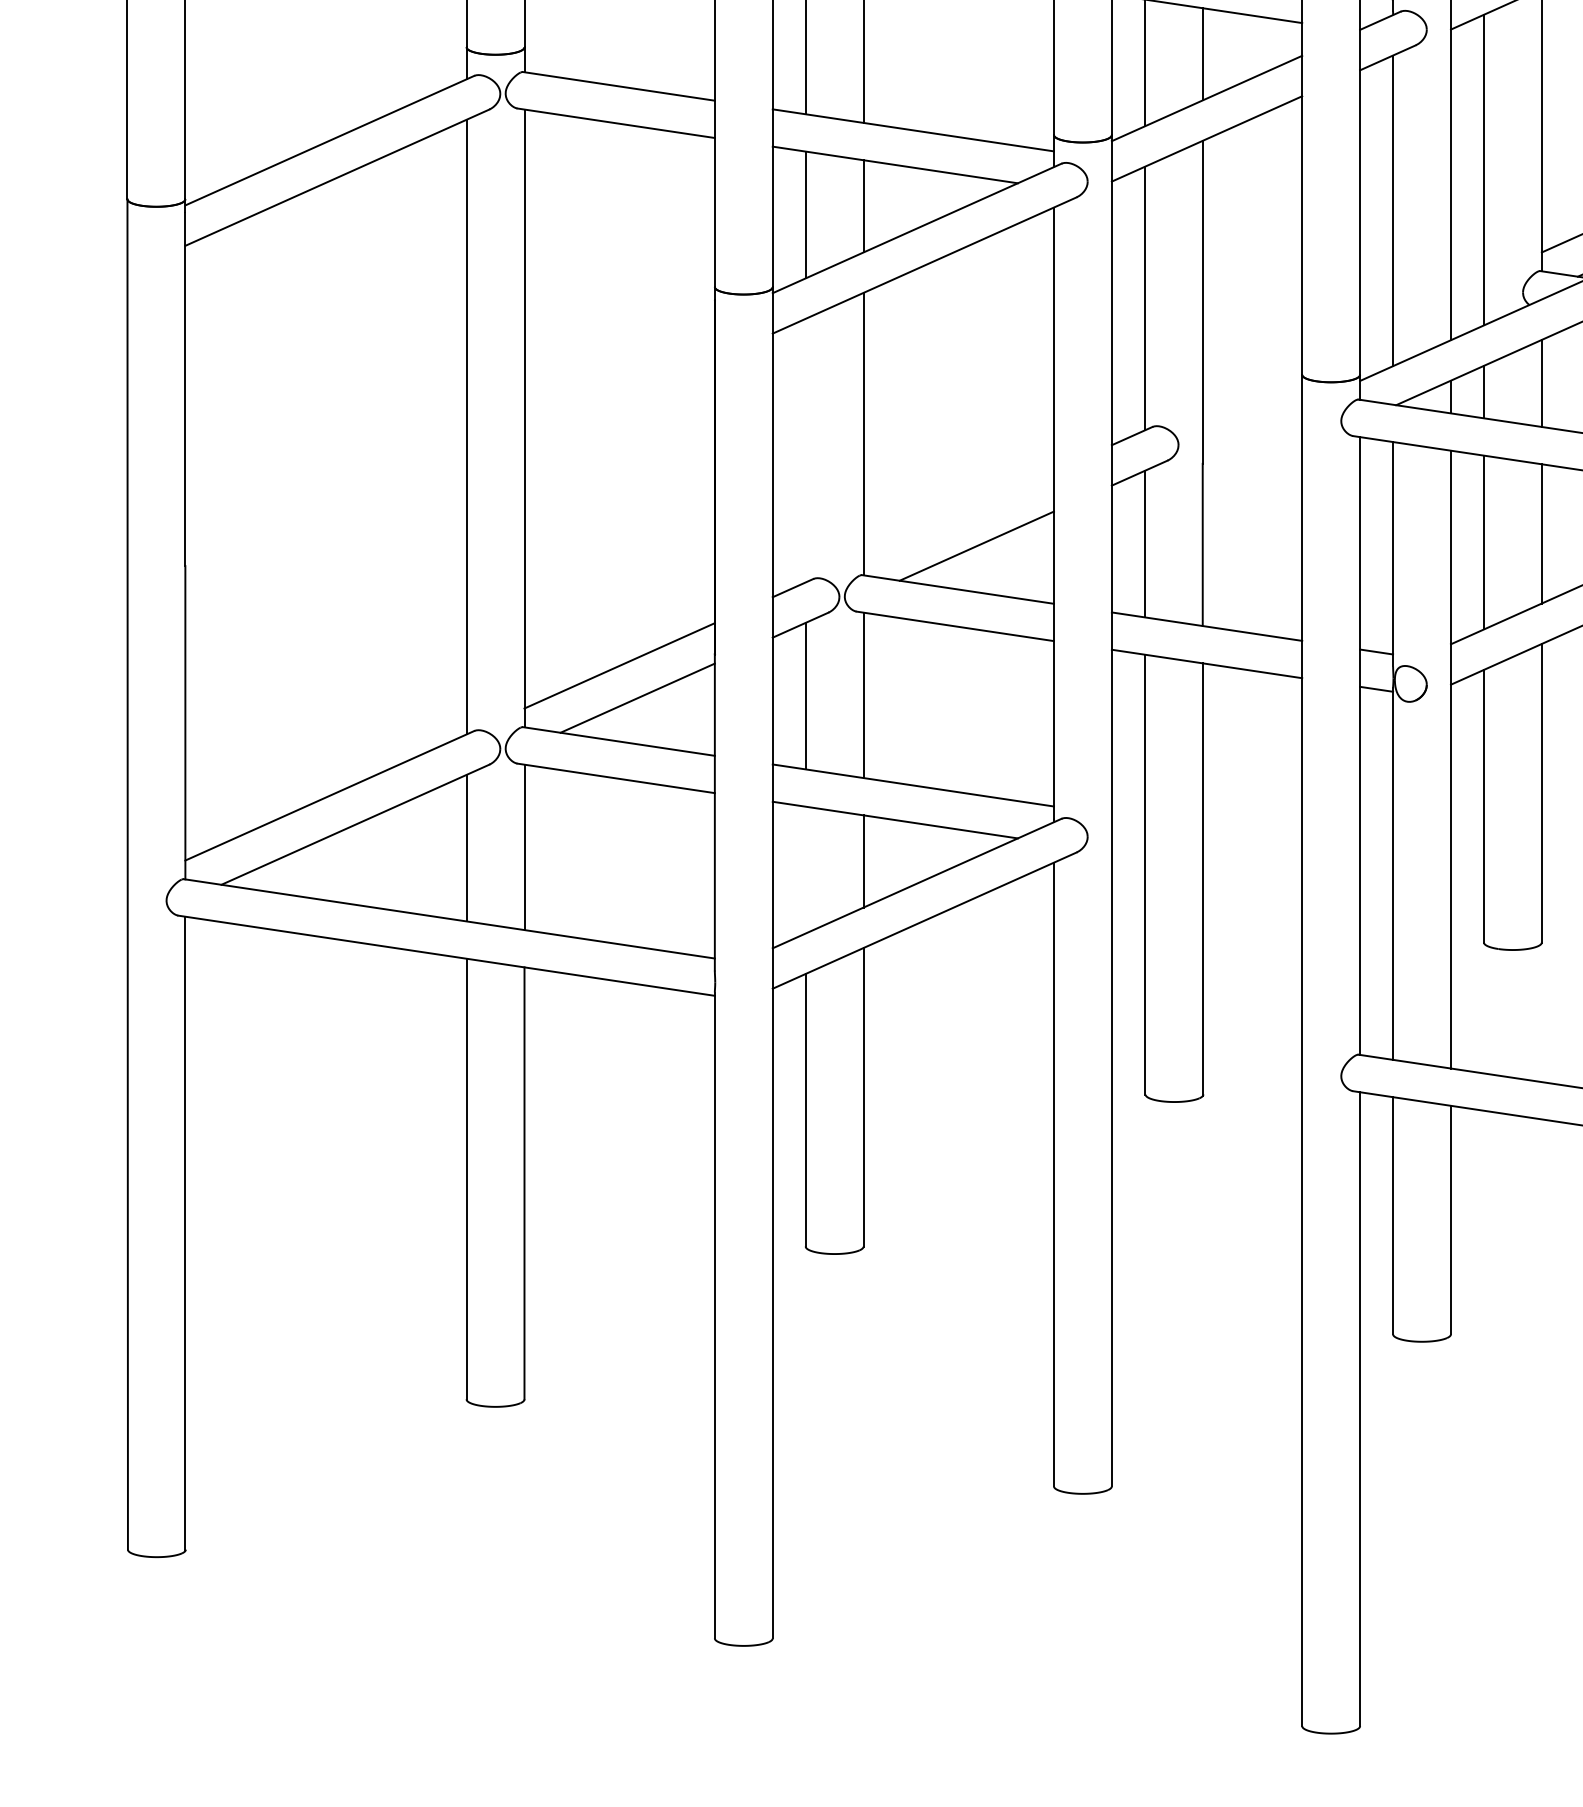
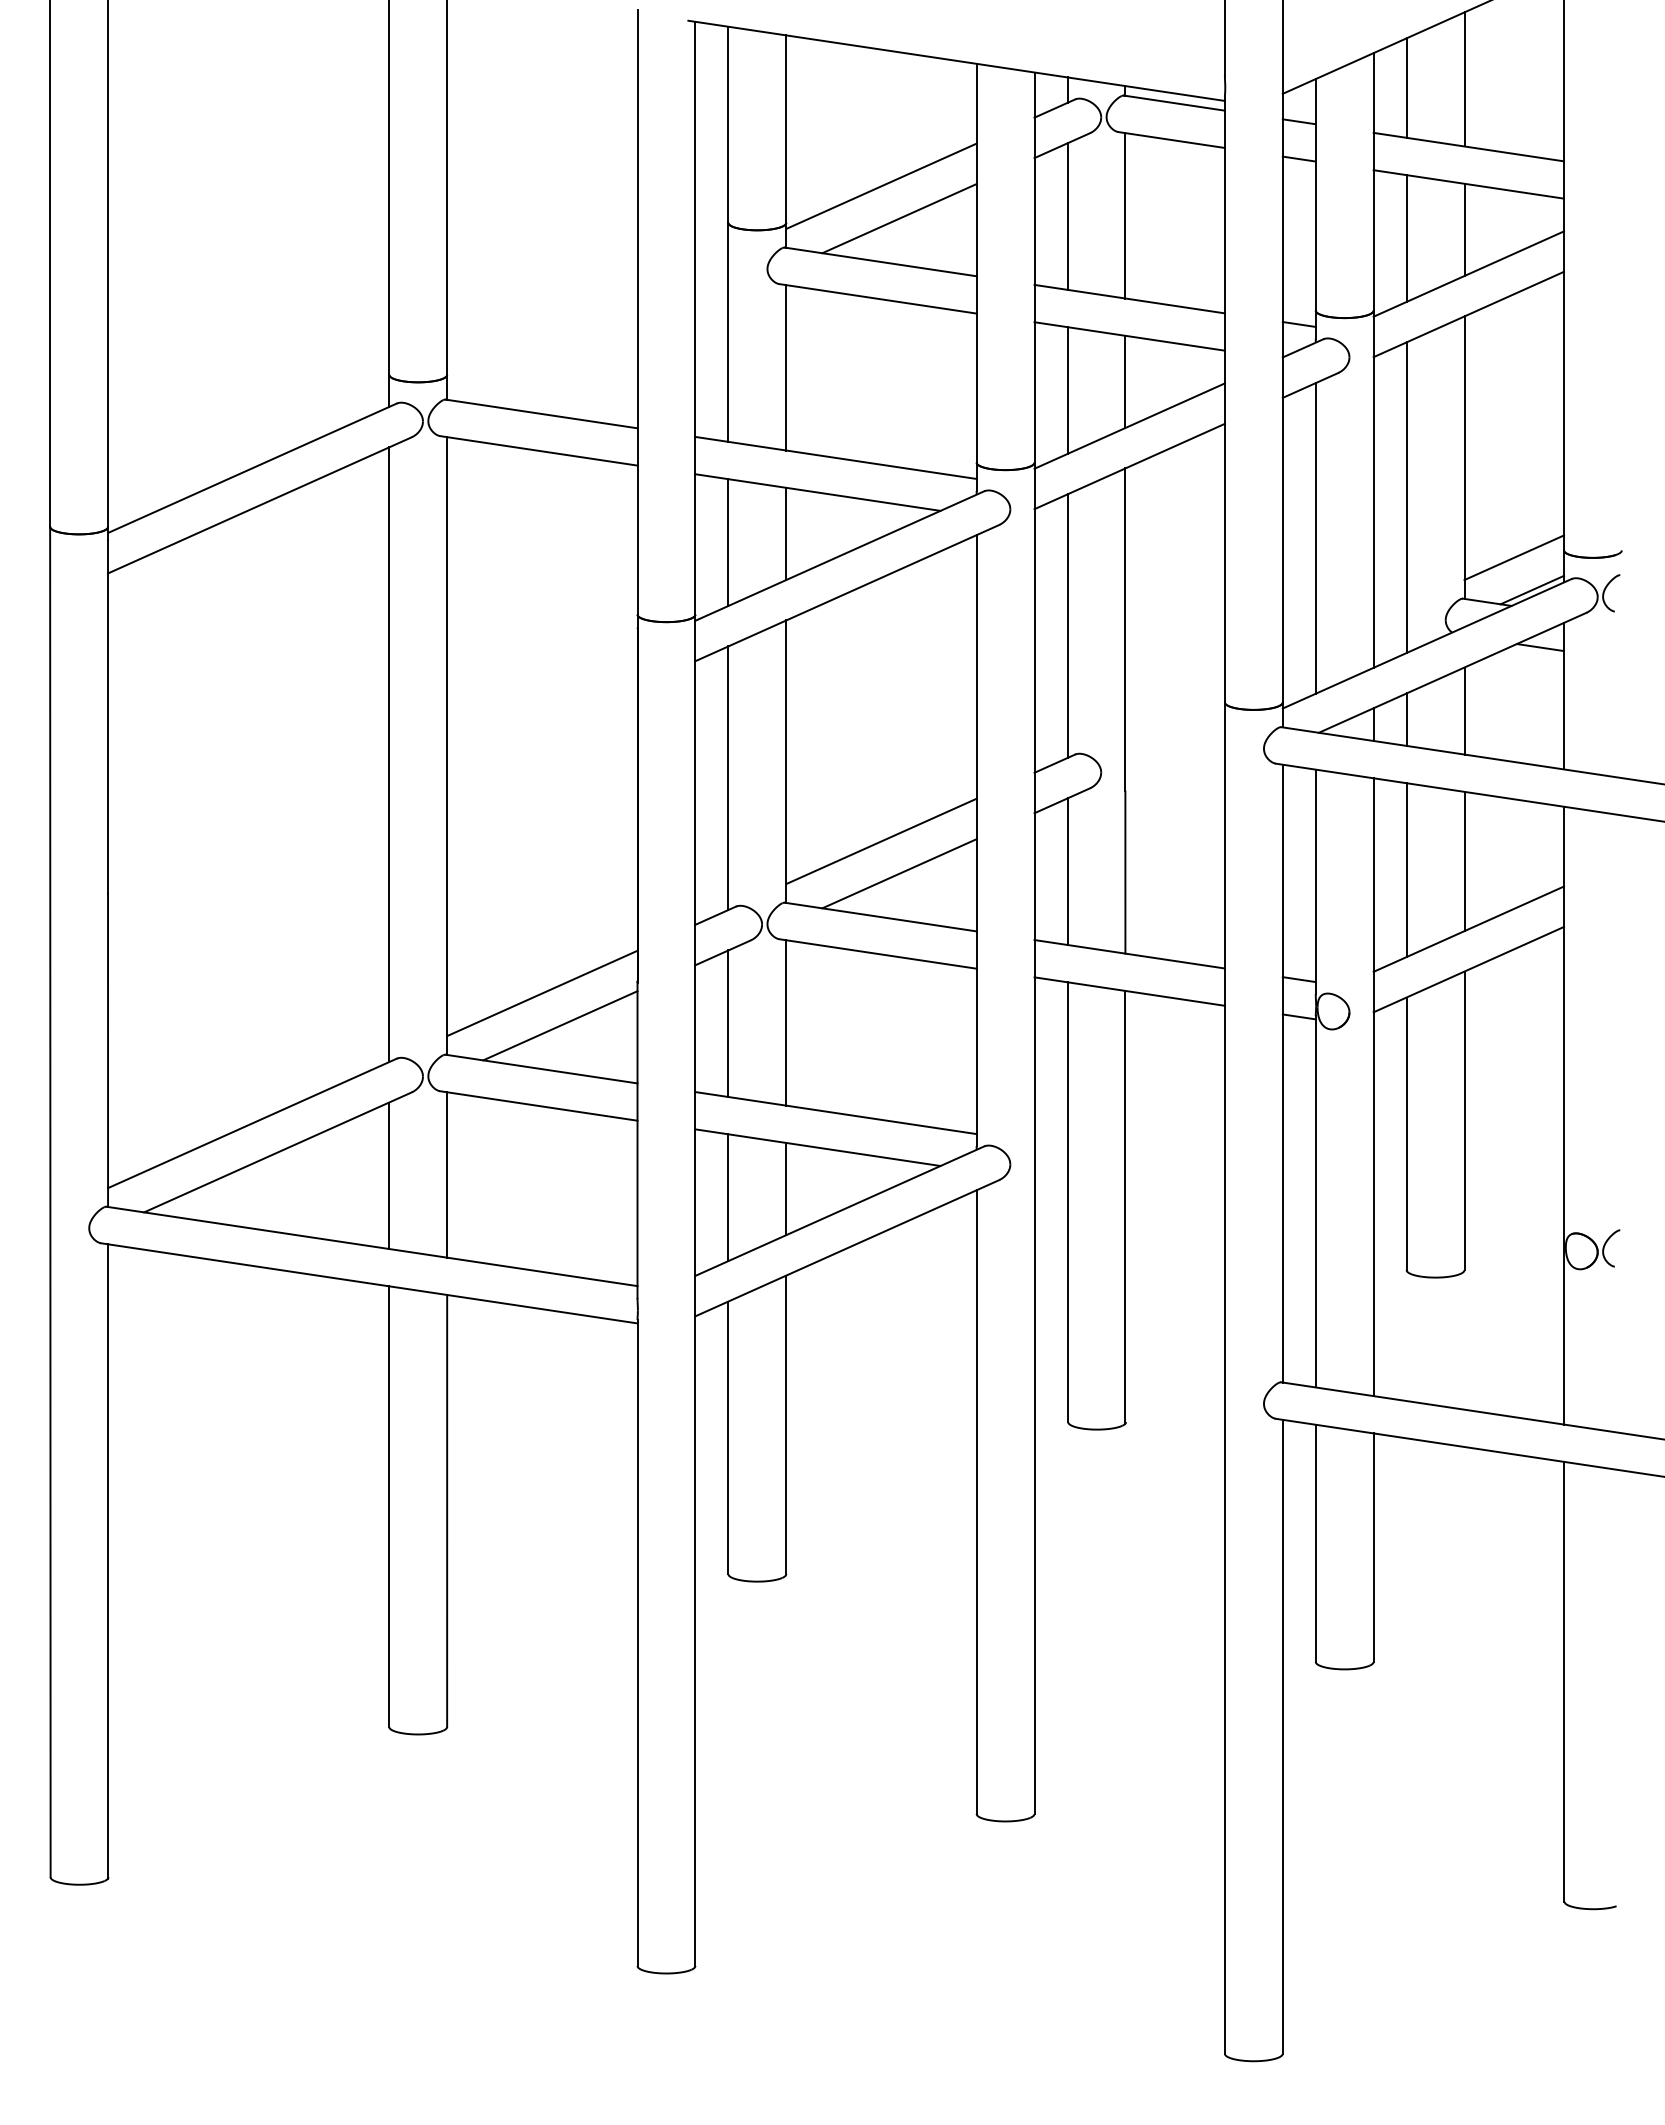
line: (805, 450) -> (728, 778), added
line: (958, 513) -> (881, 841), added
line: (805, 869) -> (728, 1197), added

